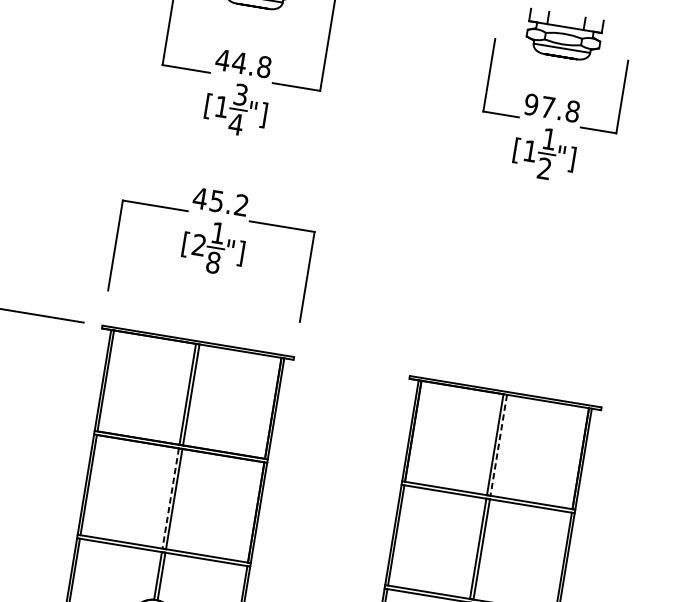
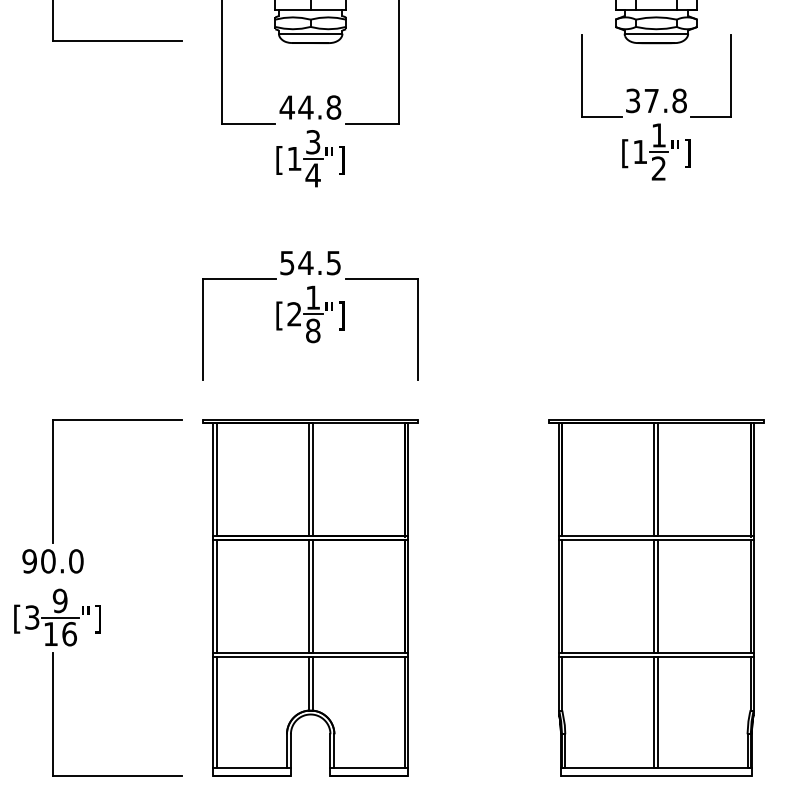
text: (530, 104) -> (632, 100), 97.8 -> 37.8
text: (220, 201) -> (309, 262), 45.2 -> 54.5
line: (498, 445) -> (658, 479), dashed -> solid
line: (170, 499) -> (308, 597), dashed -> solid

